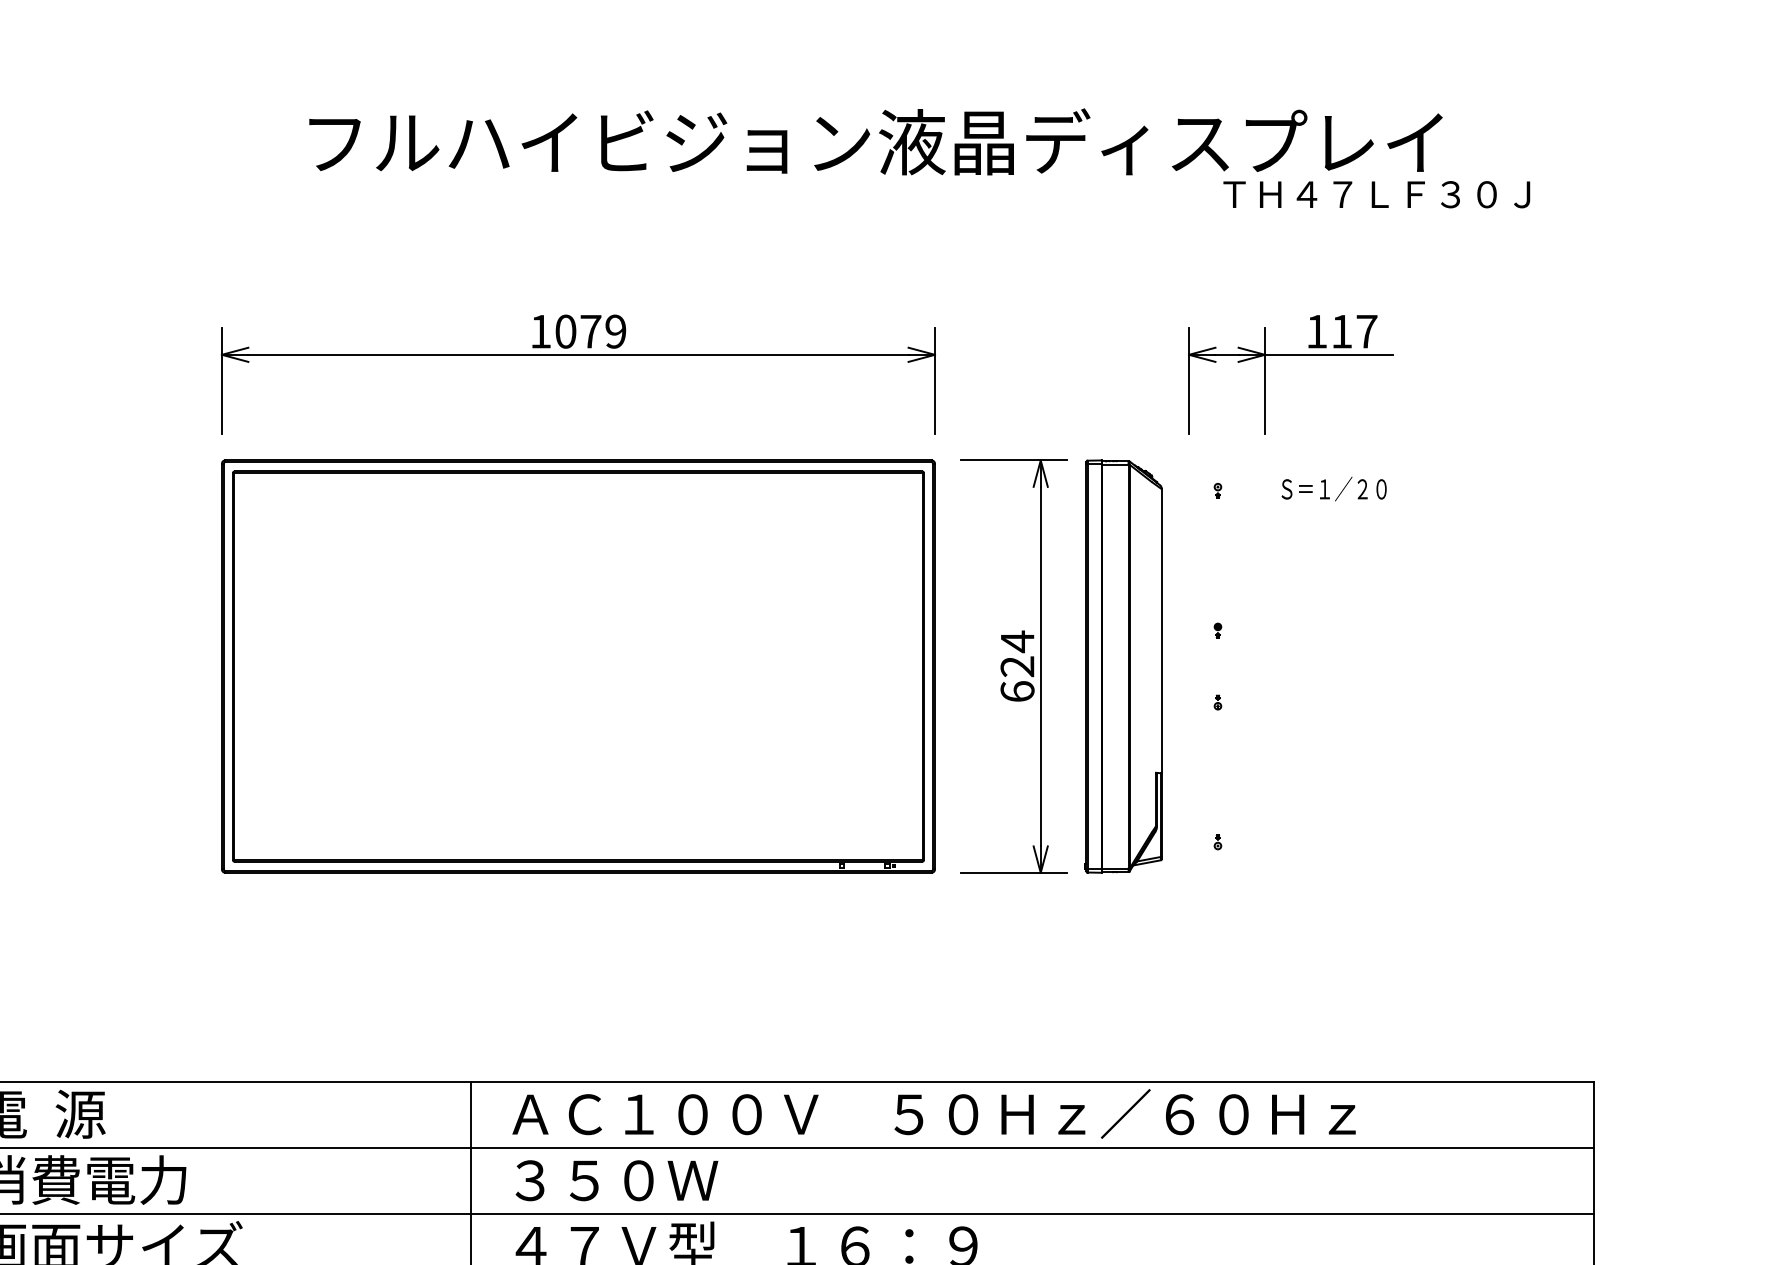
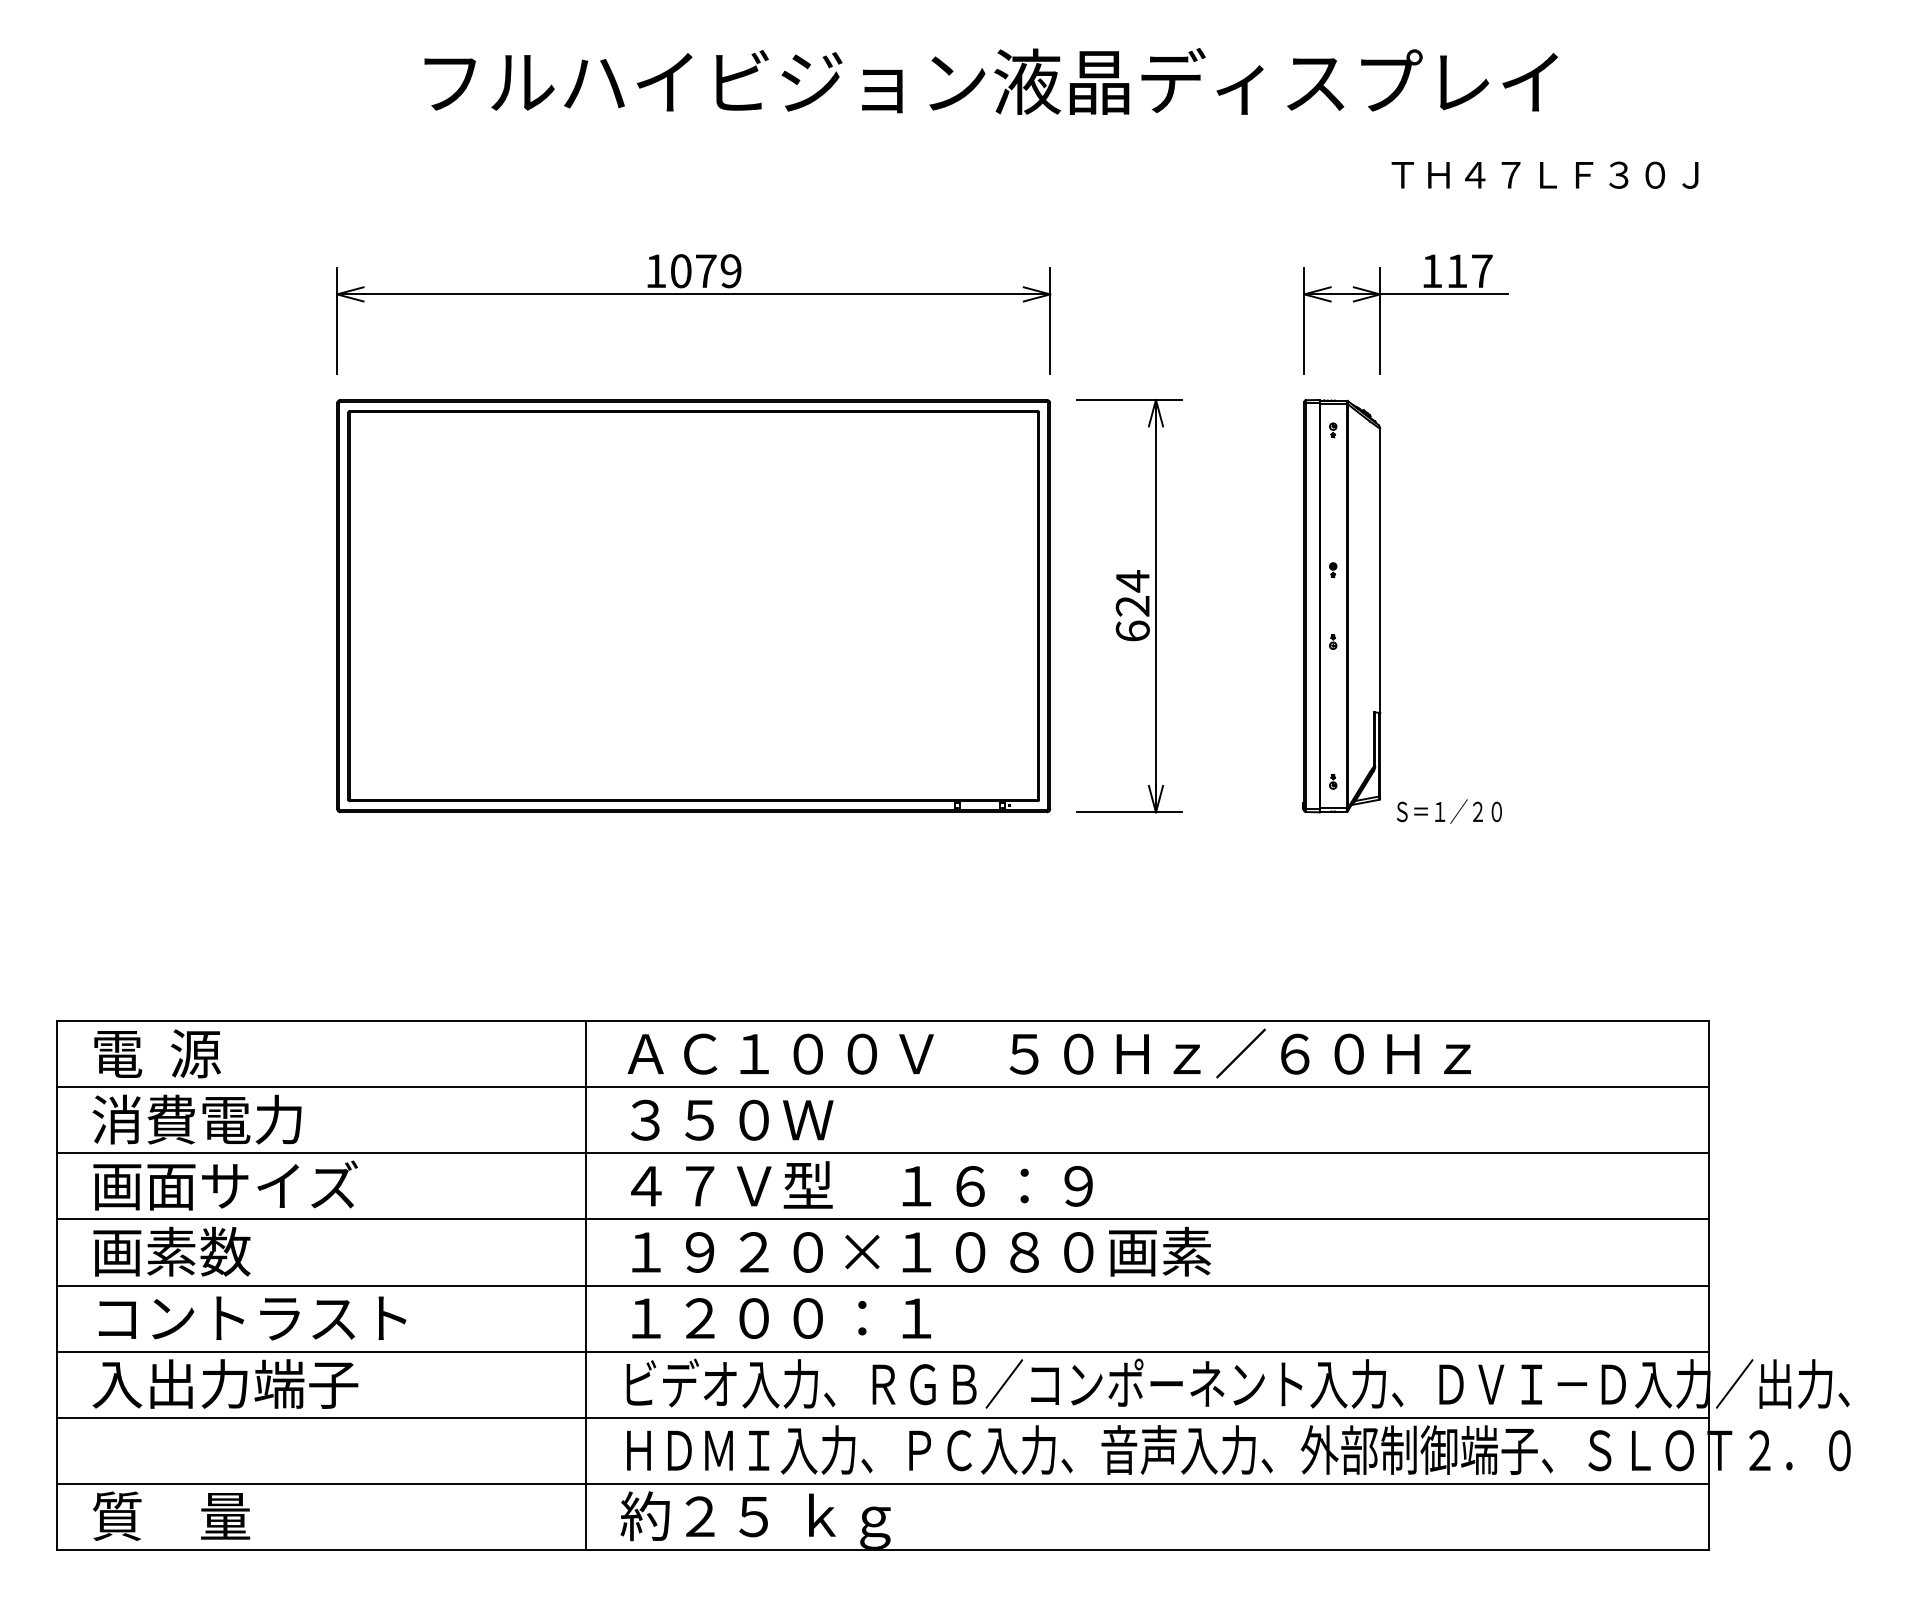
text: (1376, 193) -> (1544, 174), moved
text: (1334, 488) -> (1449, 811), moved
part: (1123, 666) -> (1341, 606), moved

